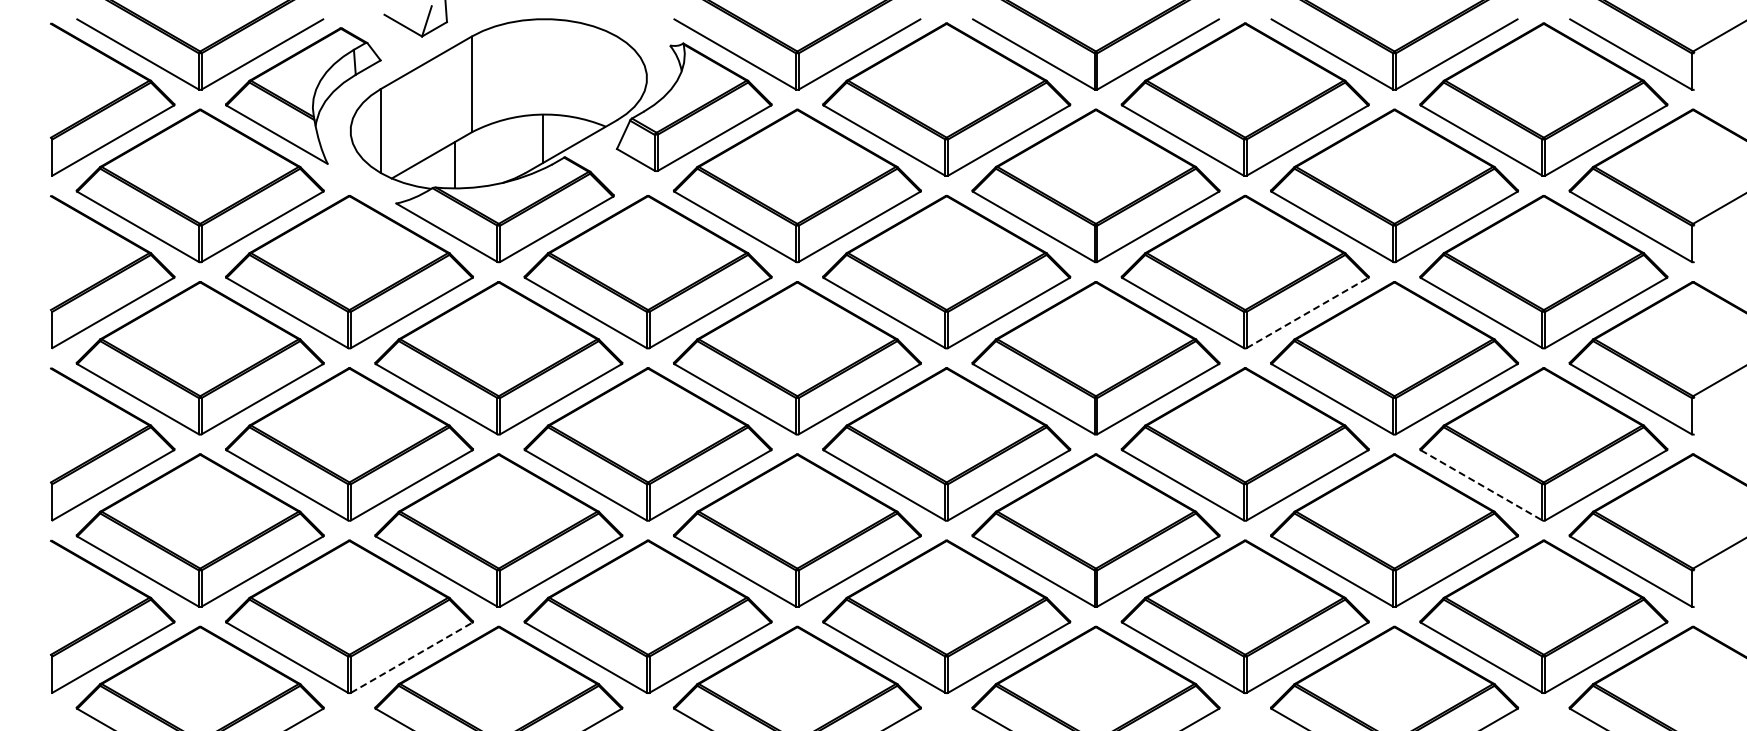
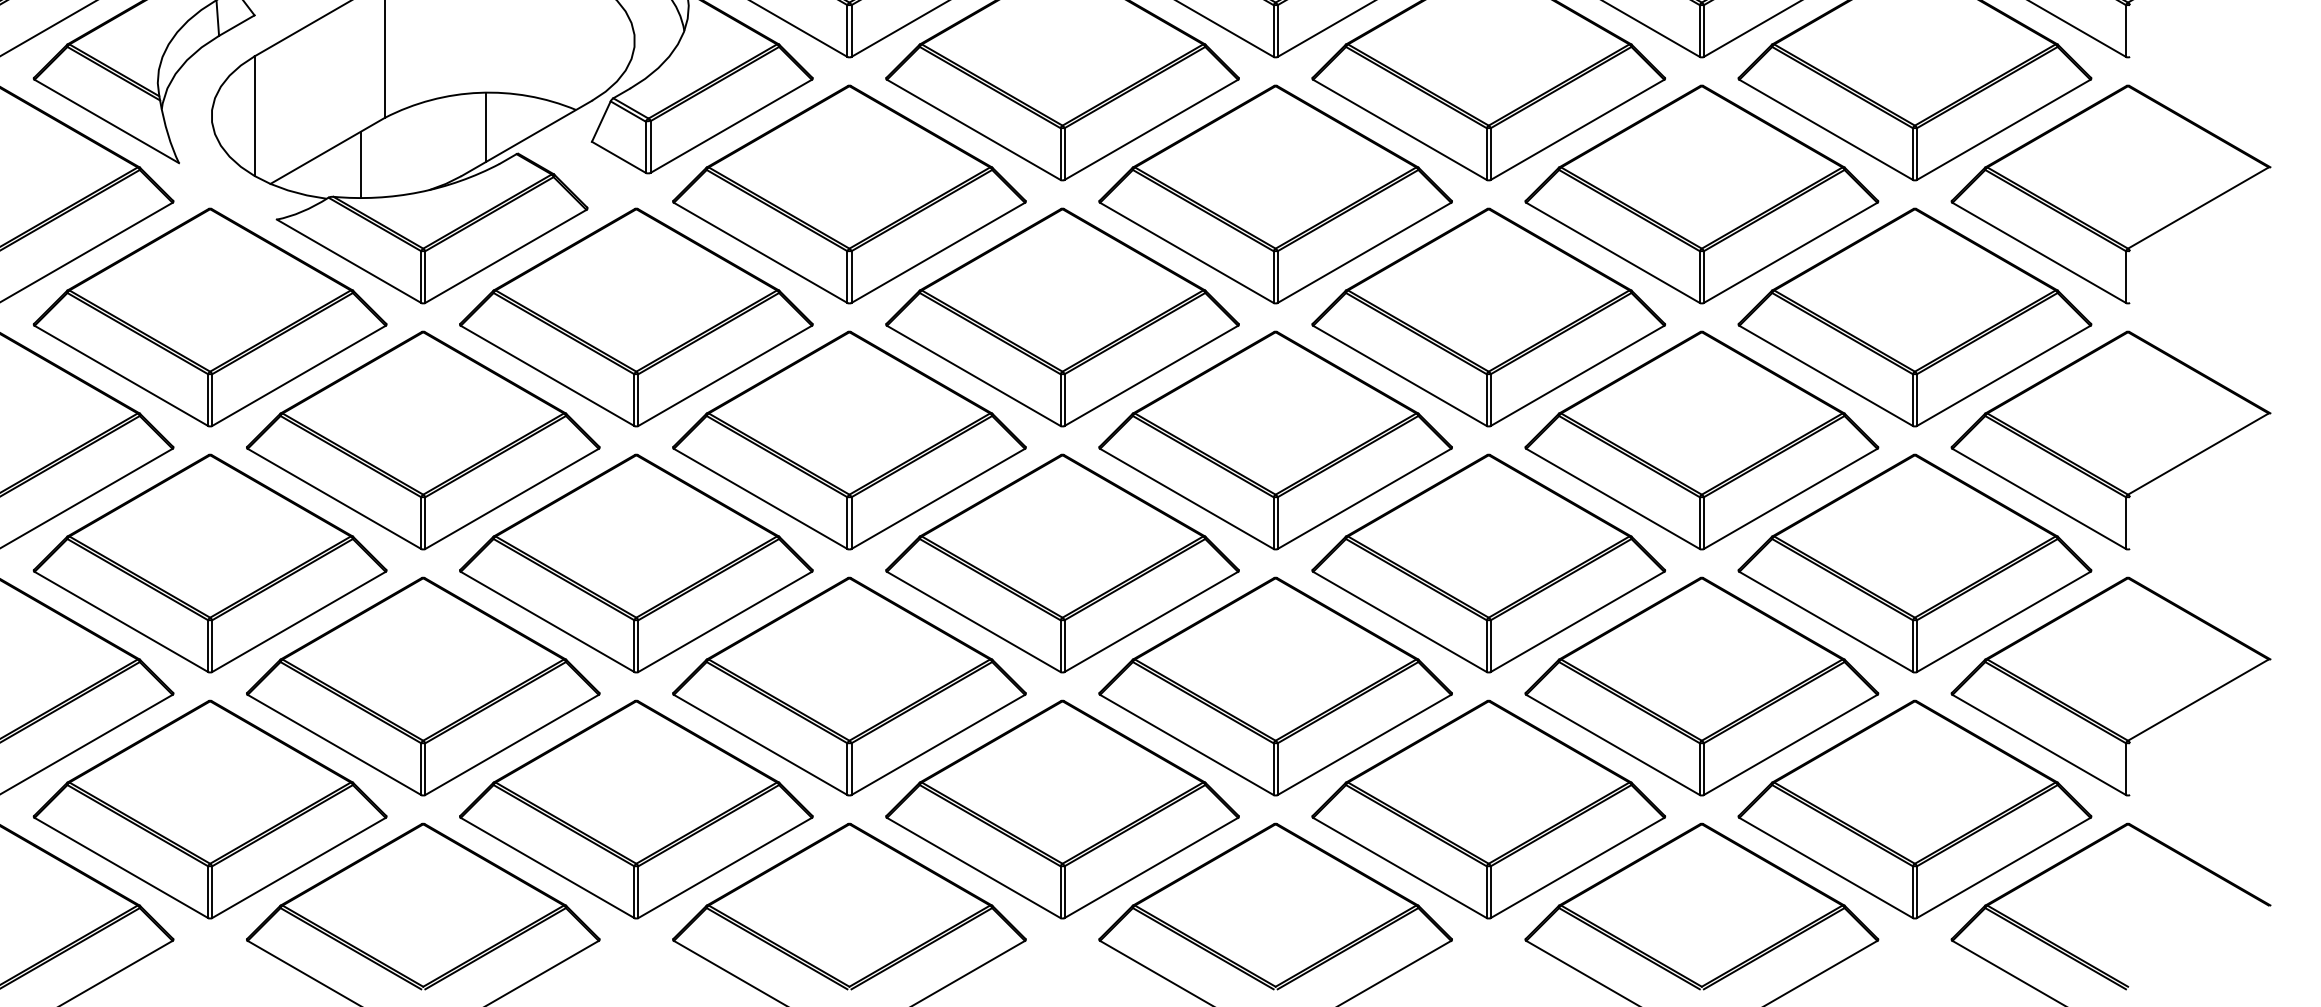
line: (1307, 312) -> (1577, 375), dashed -> solid
line: (1482, 485) -> (1827, 622), dashed -> solid
line: (412, 657) -> (300, 867), dashed -> solid

